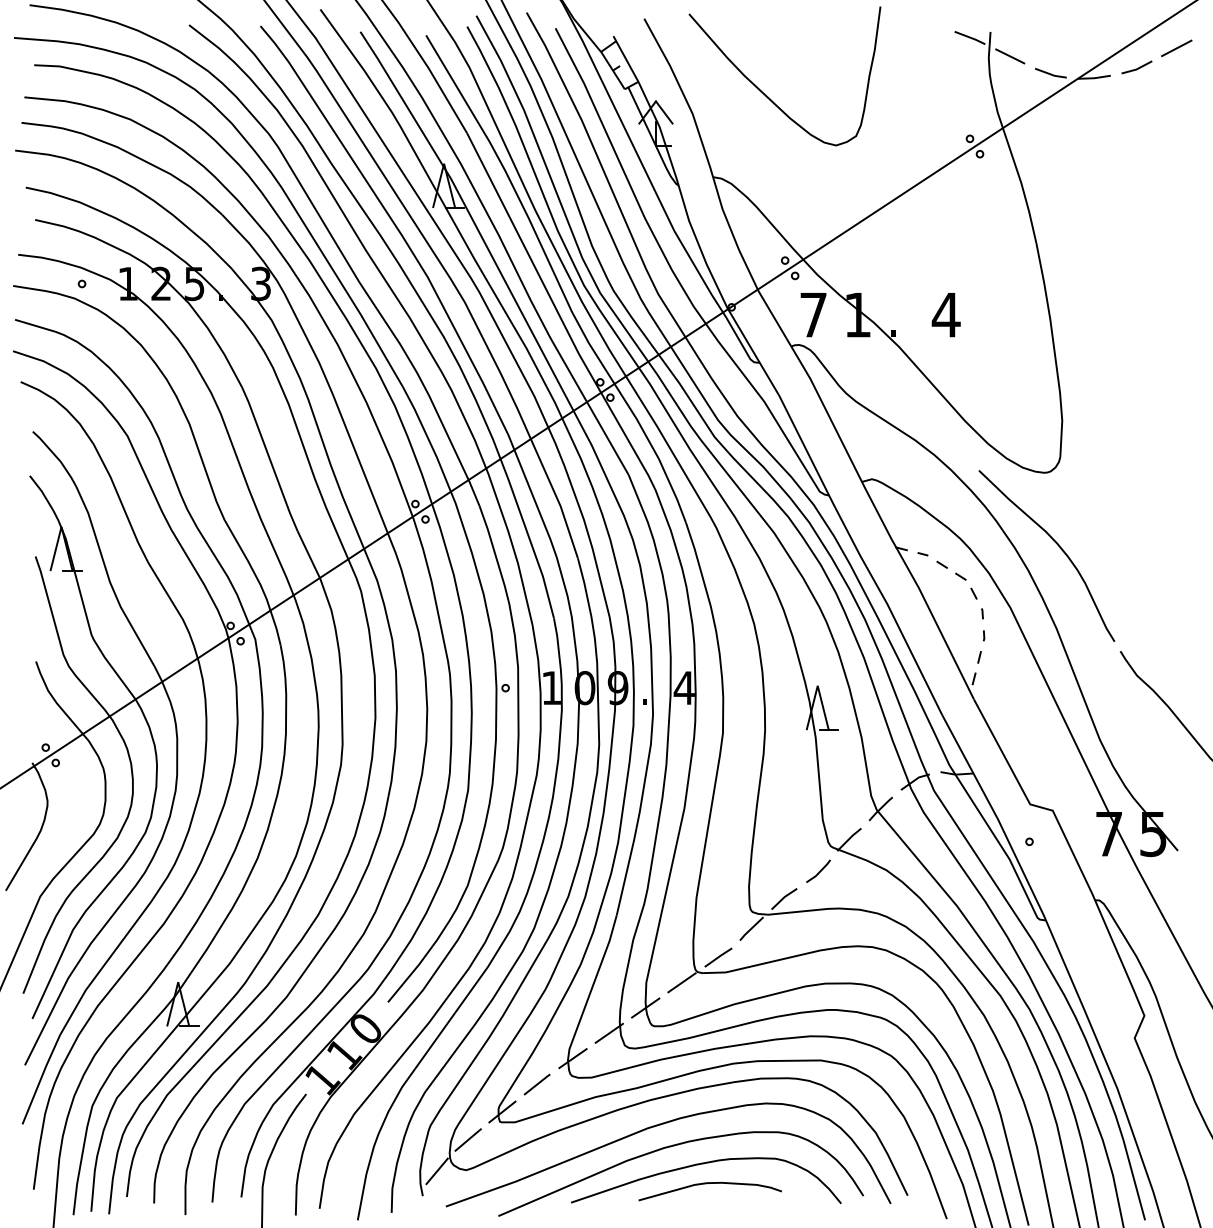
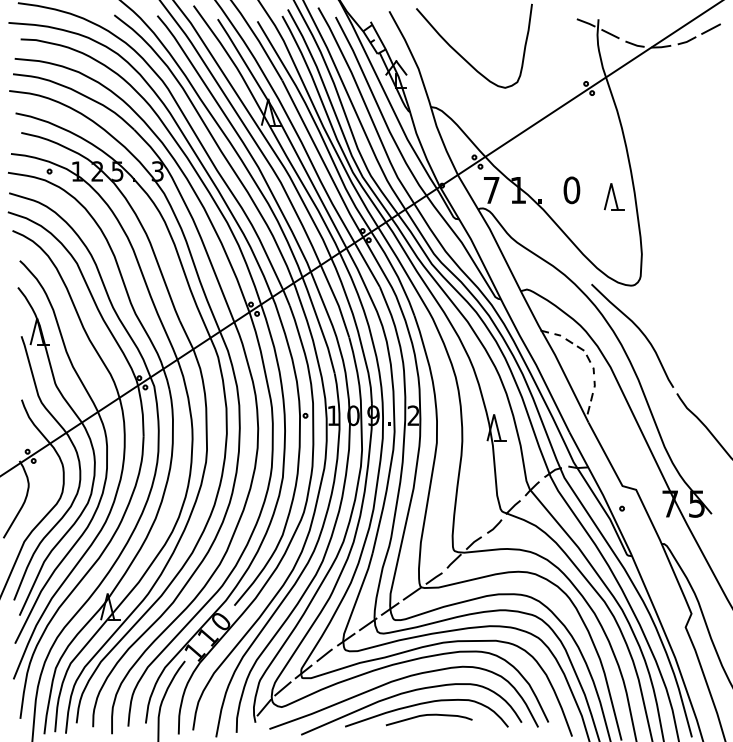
text: (945, 315) -> (571, 190), 4 -> 0
part: (1015, 325) -> (613, 196), added
text: (684, 687) -> (413, 415), 4 -> 2

